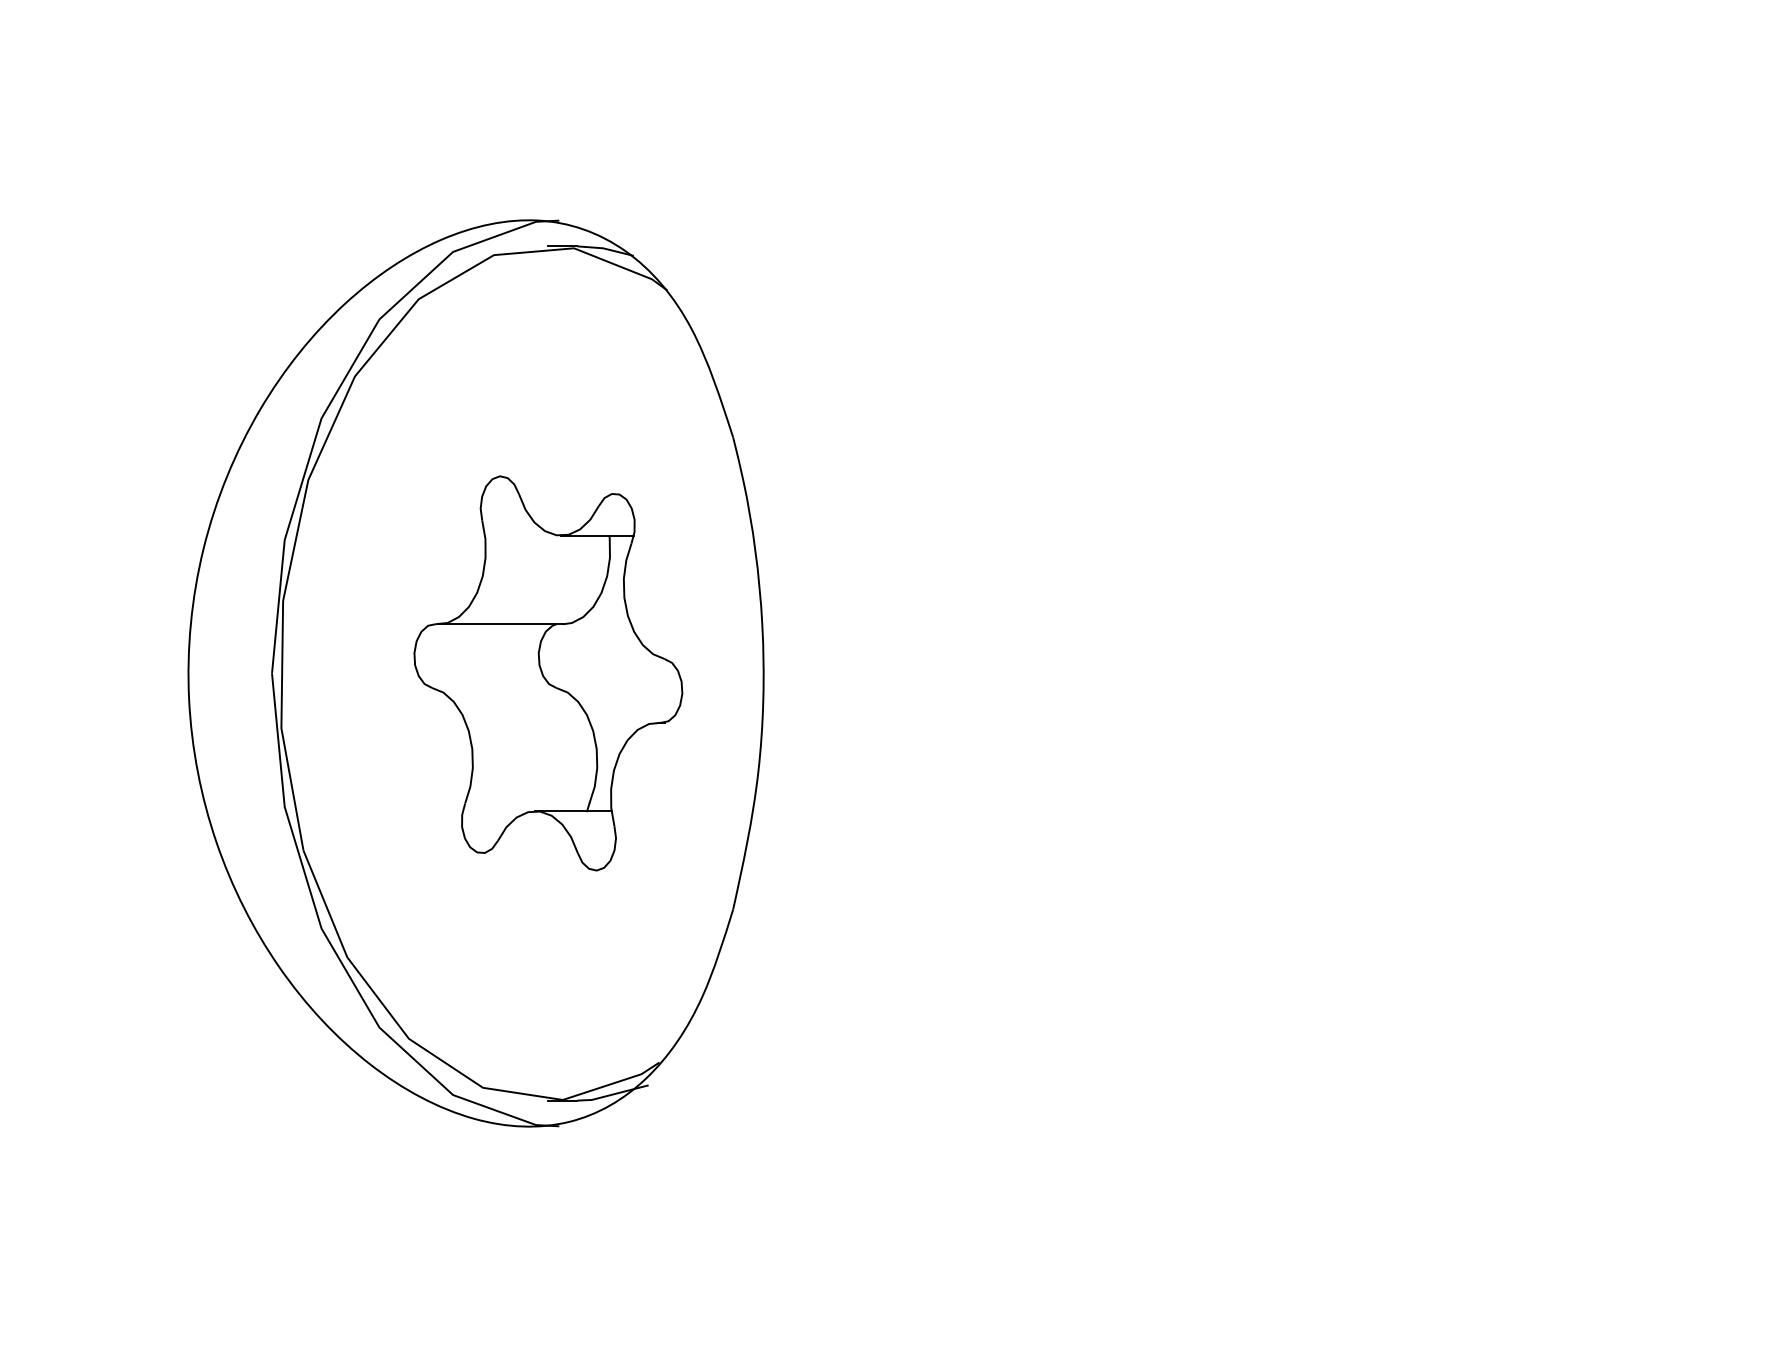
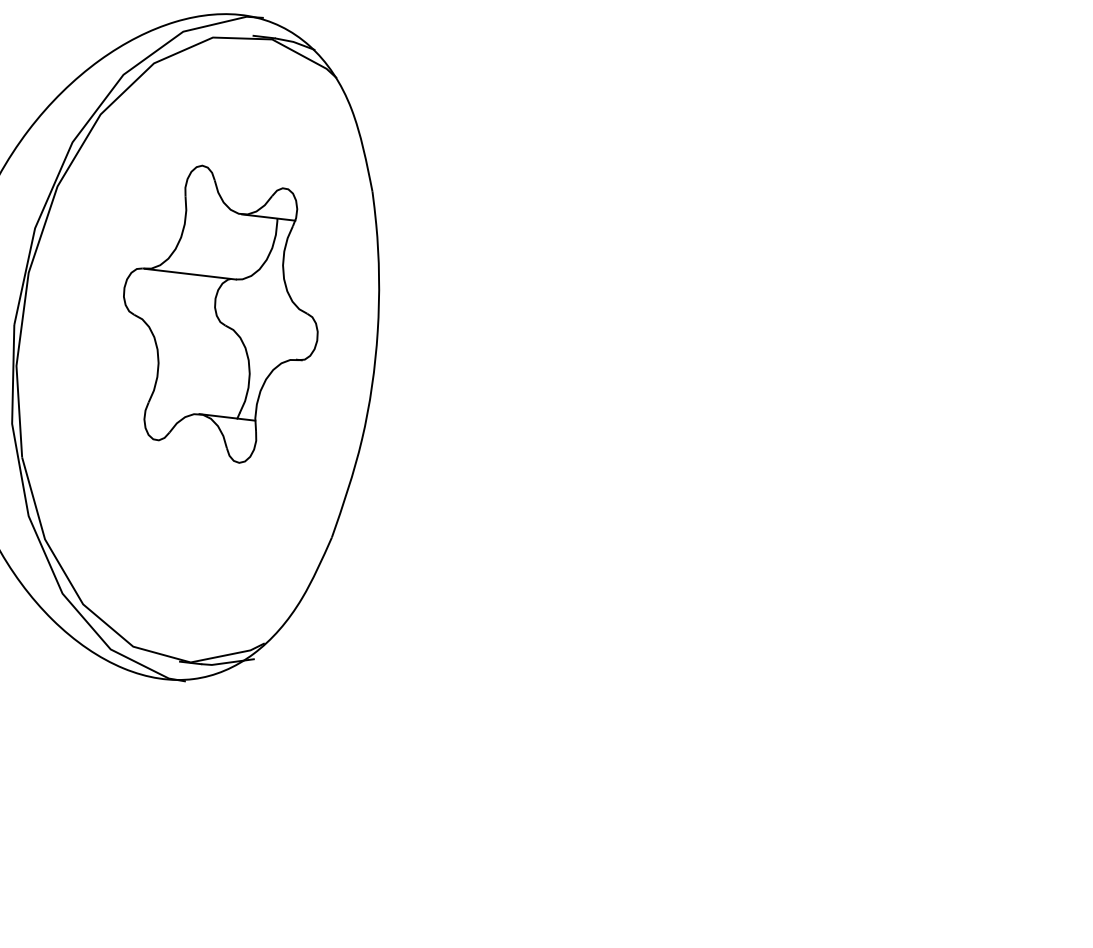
part: (548, 673) -> (220, 314), moved

